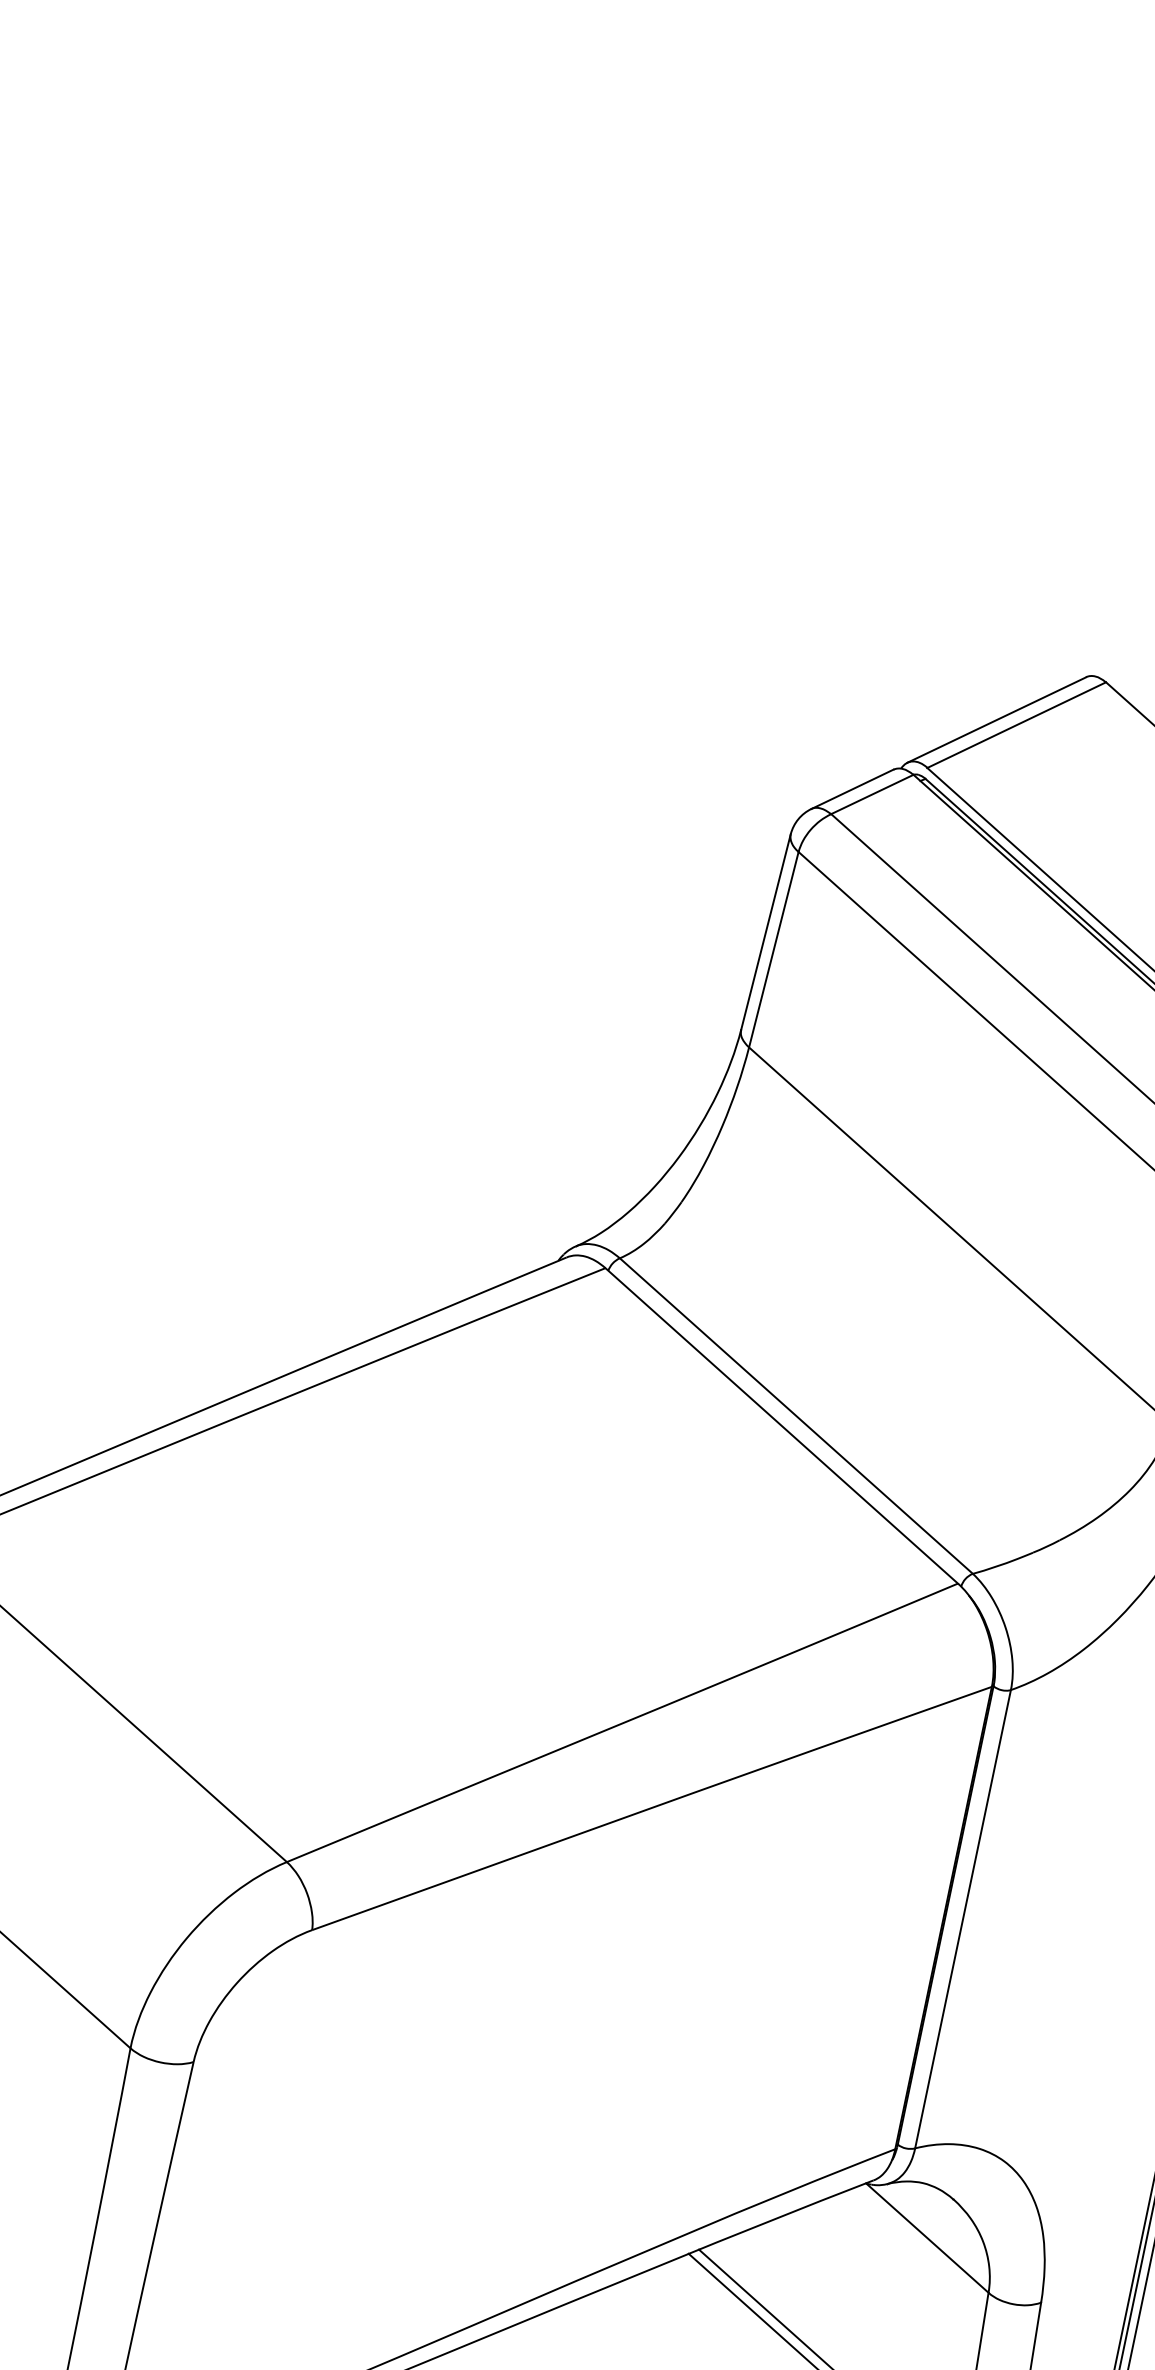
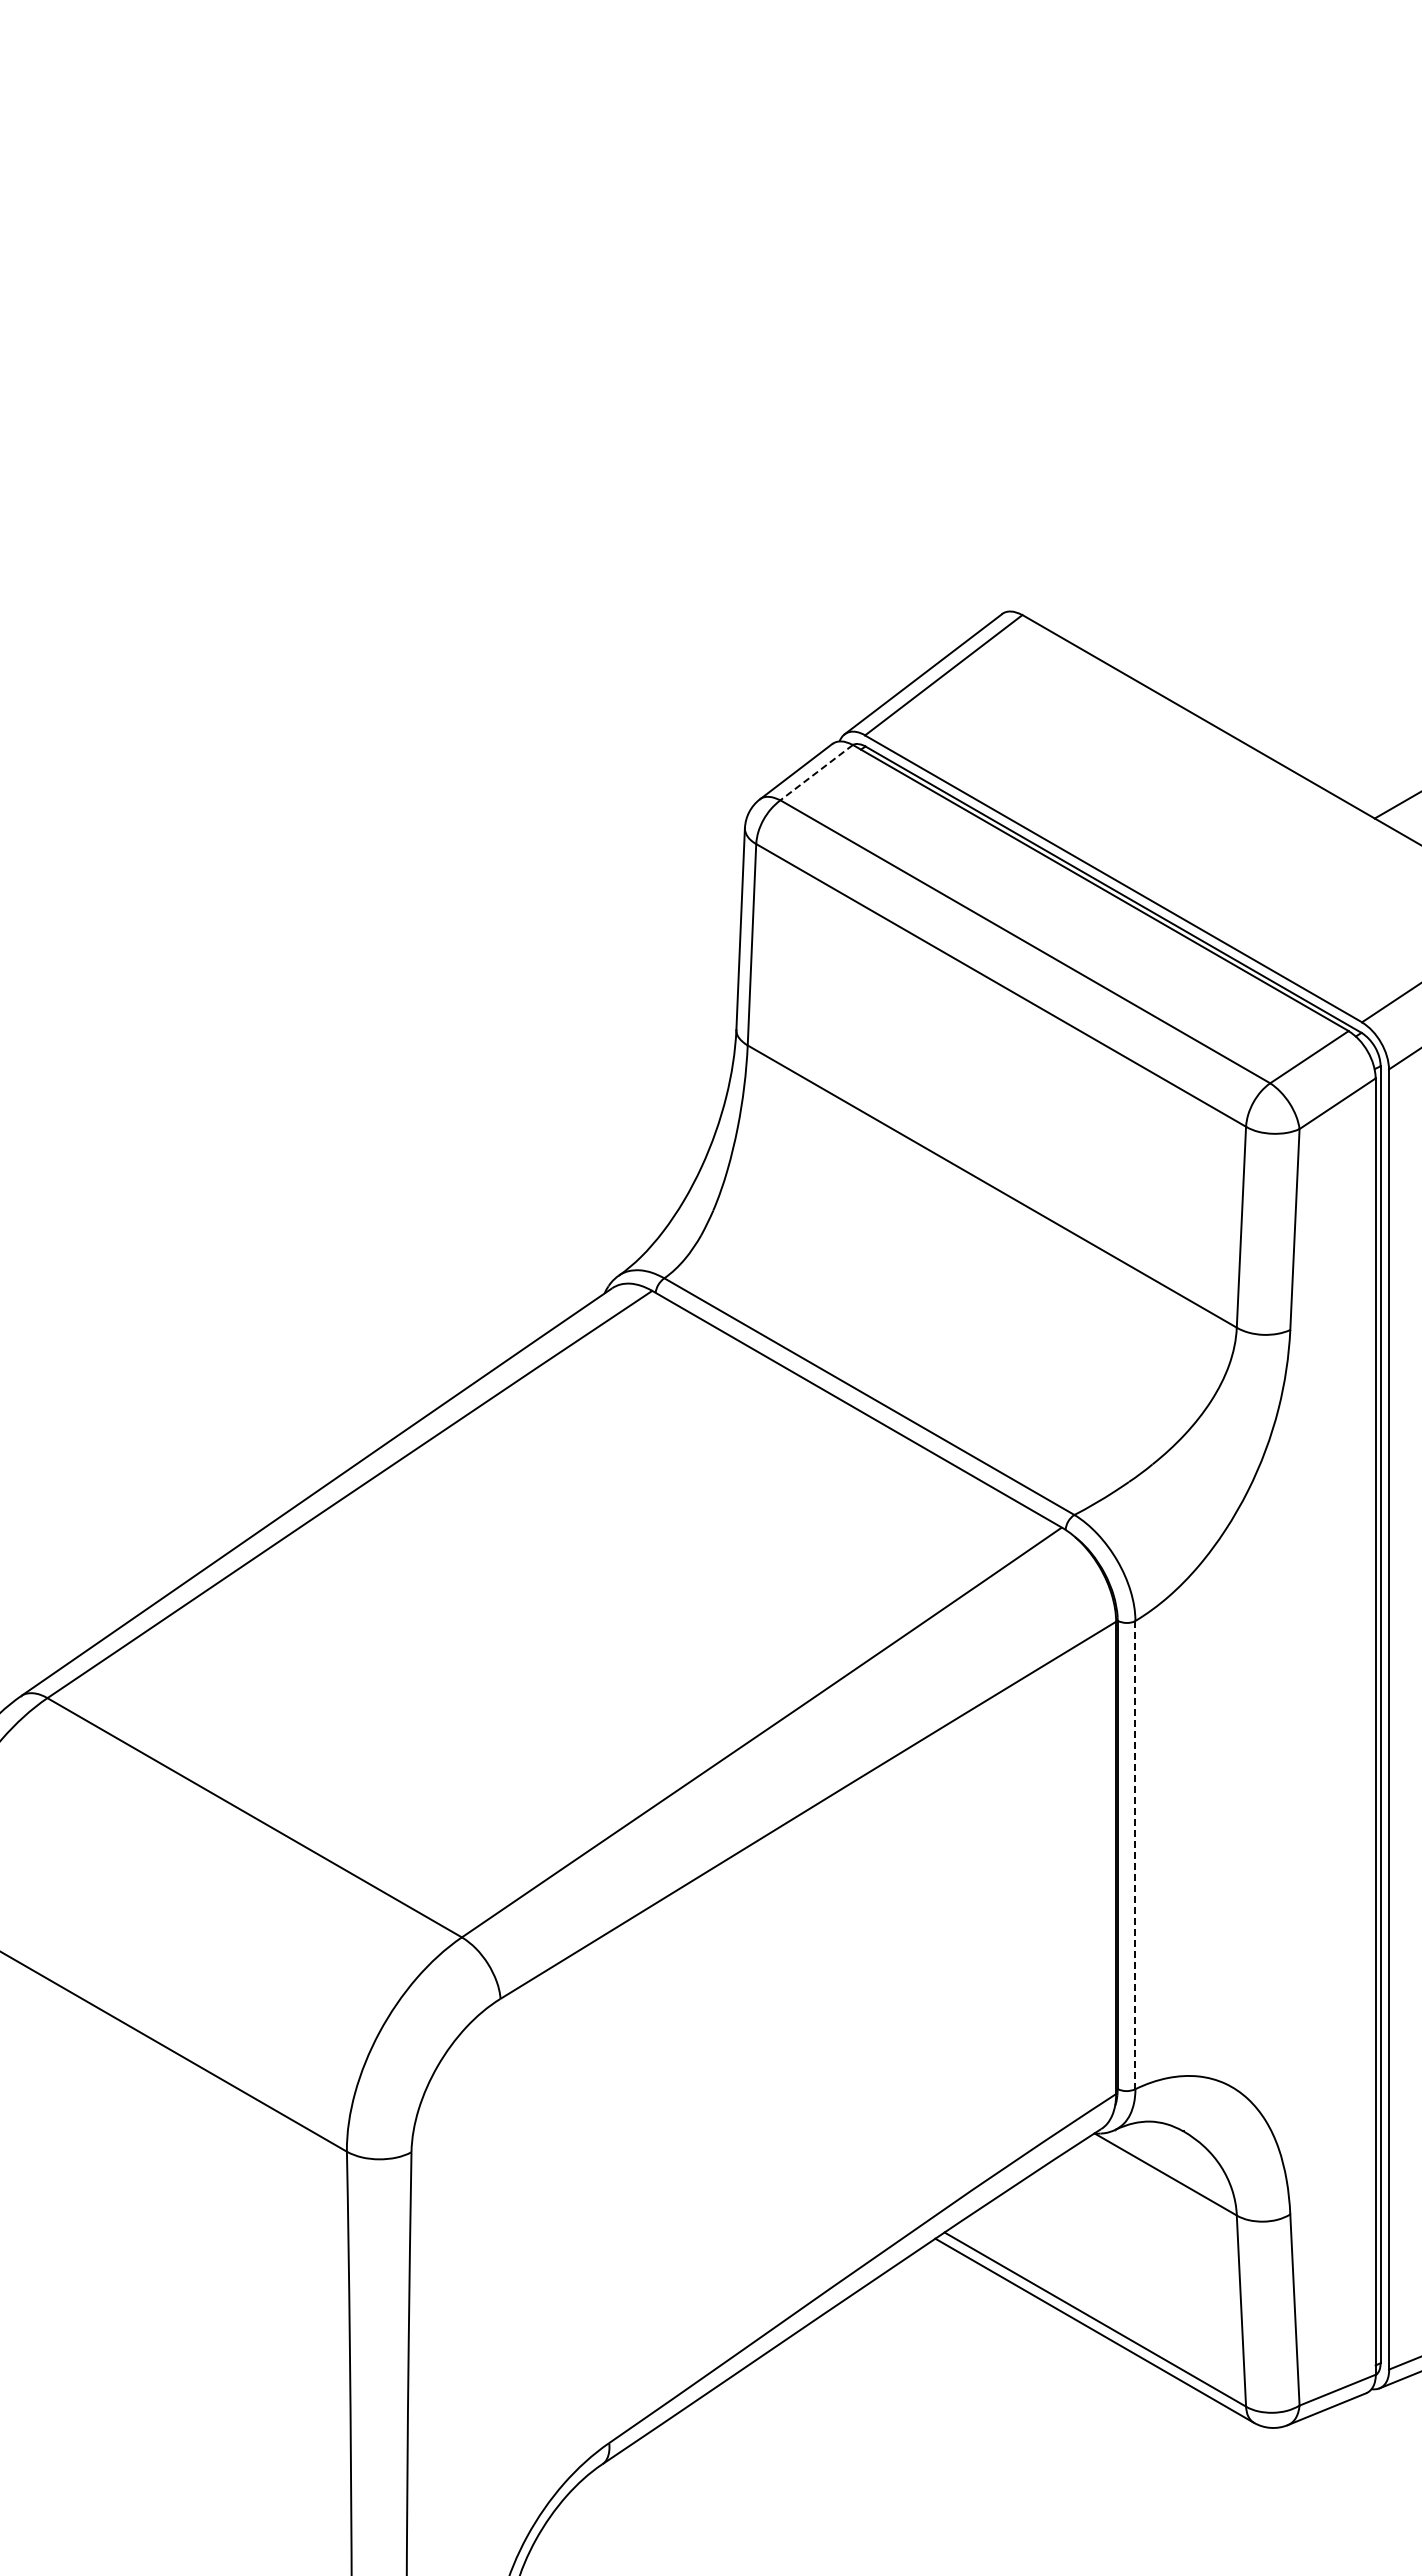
line: (872, 794) -> (816, 772), solid -> dashed
line: (963, 1919) -> (1135, 1855), solid -> dashed

